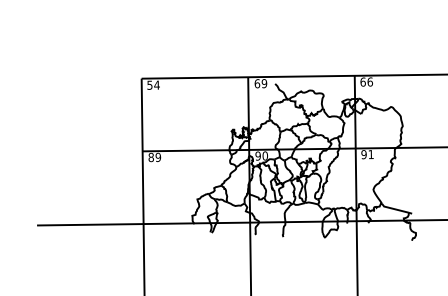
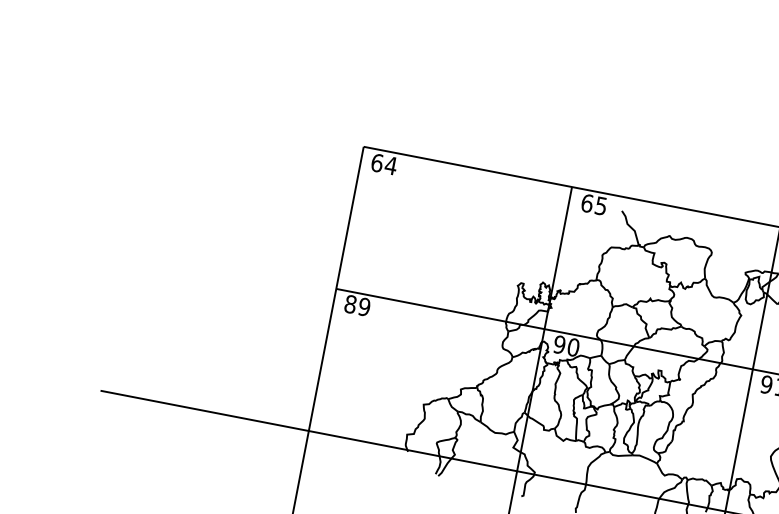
text: (264, 83) -> (601, 205), 69 -> 65
text: (149, 84) -> (376, 161), 54 -> 64

